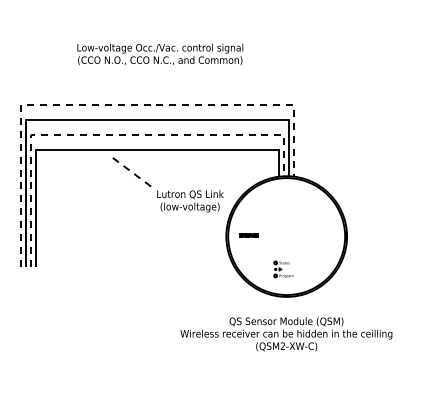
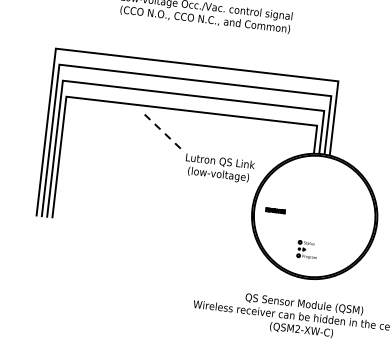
line: (112, 104) -> (150, 59), dashed -> solid
line: (112, 134) -> (147, 90), dashed -> solid

